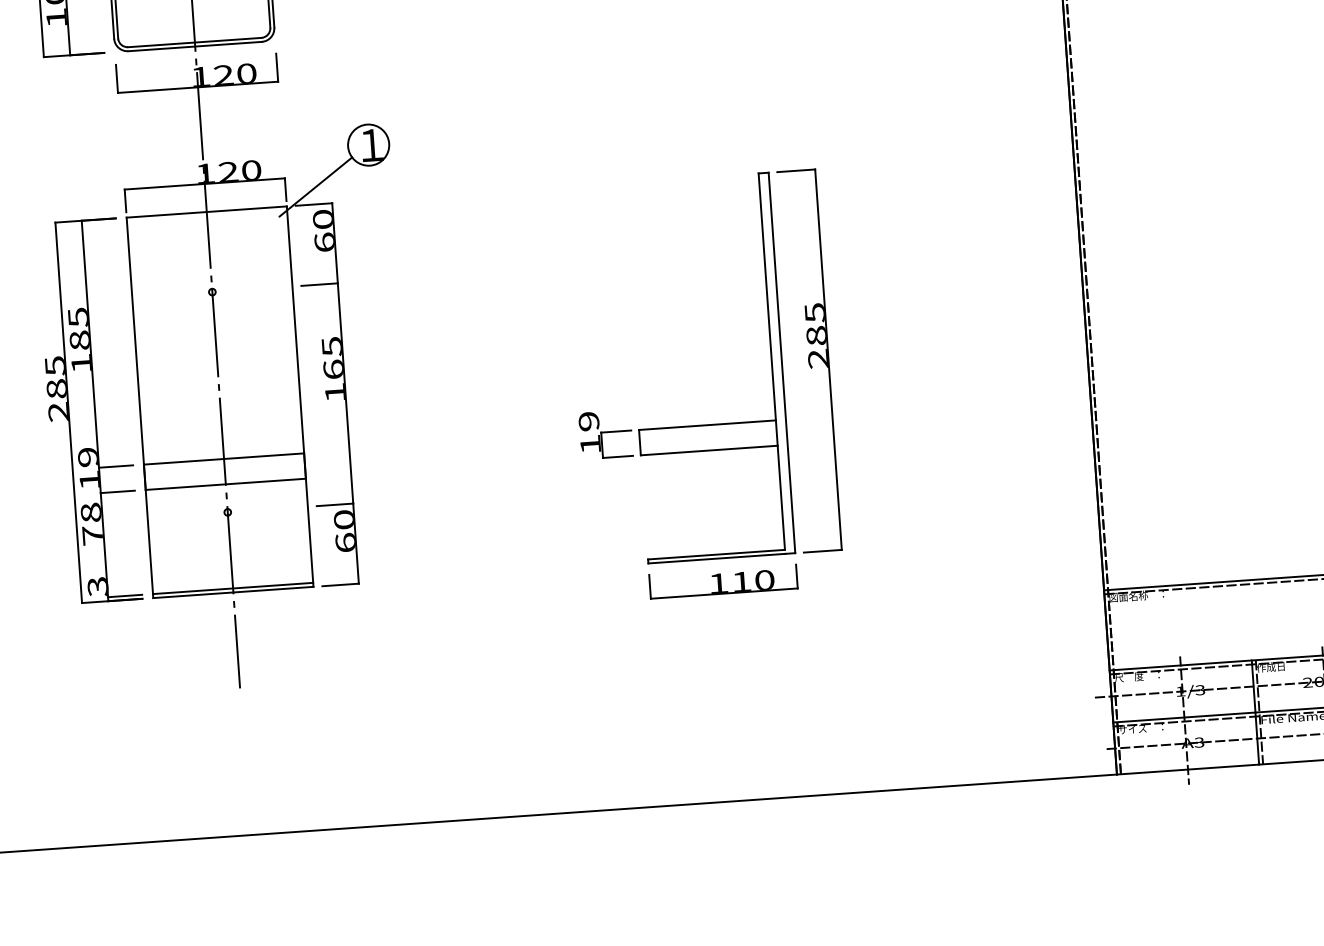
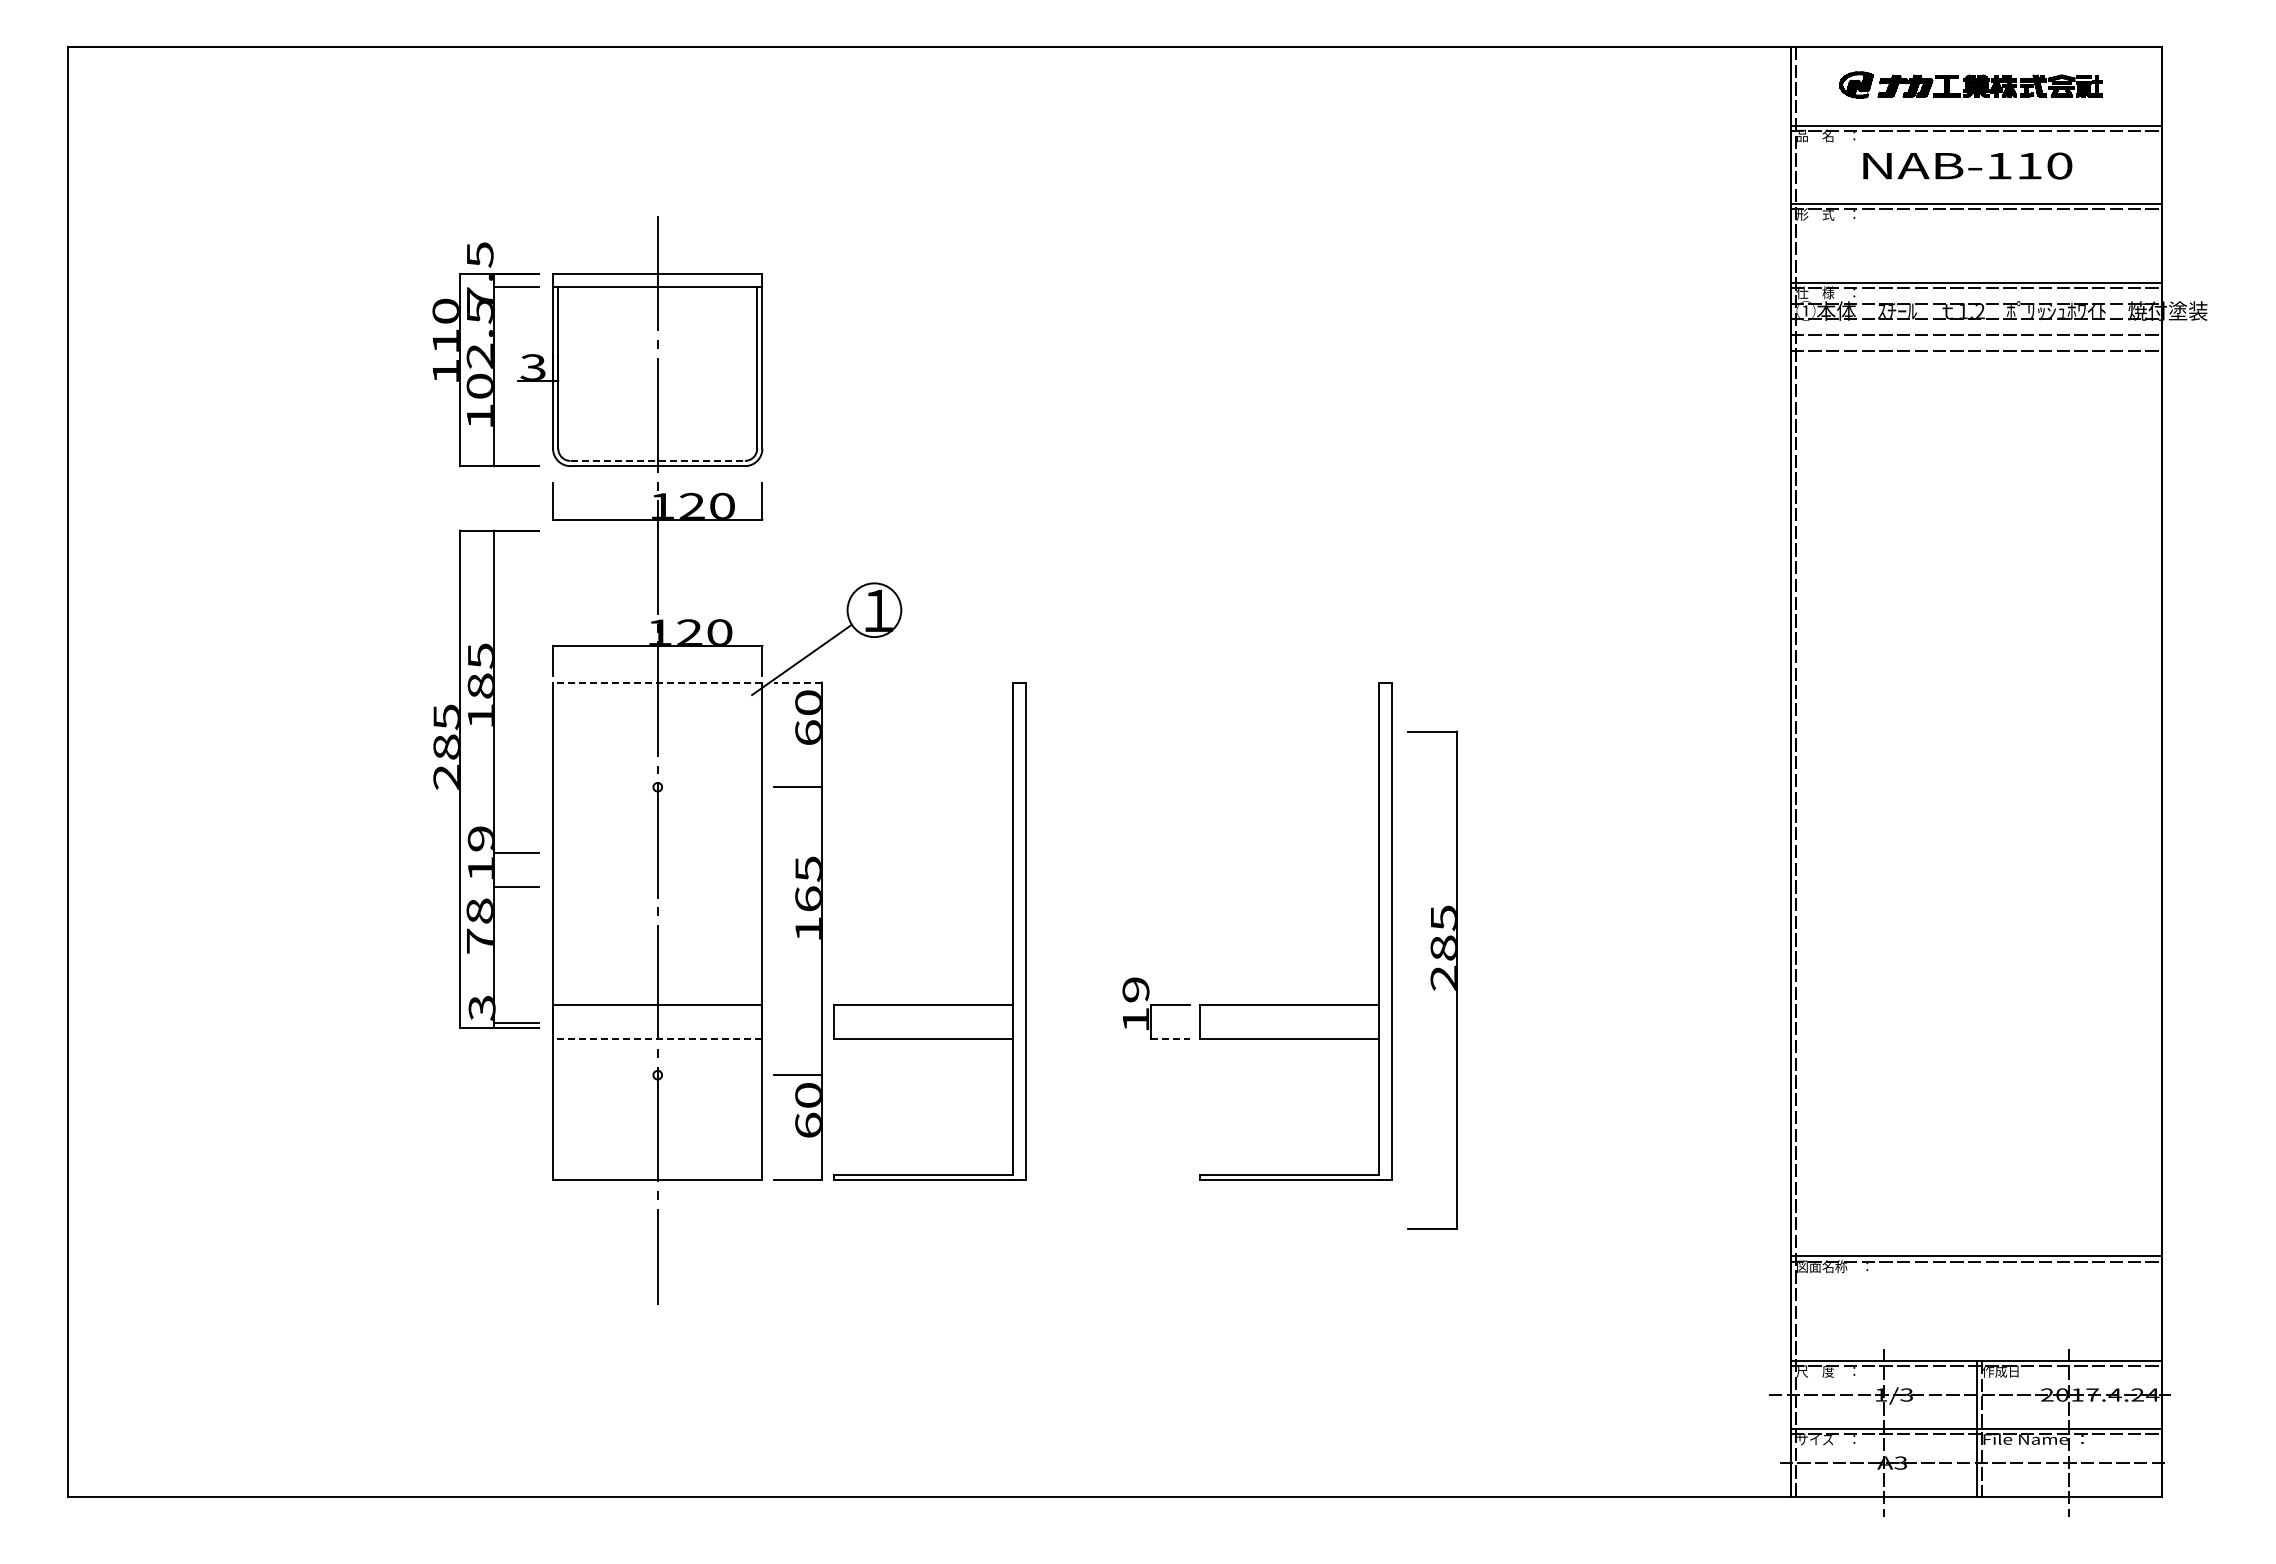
line: (195, 42) -> (658, 460), solid -> dashed
line: (313, 204) -> (797, 682), solid -> dashed
line: (206, 212) -> (657, 682), solid -> dashed
part: (809, 360) -> (1432, 979), moved
part: (89, 410) -> (486, 778), moved
part: (431, 443) -> (929, 1004), added
line: (618, 456) -> (1170, 1038), solid -> dashed
line: (225, 484) -> (657, 1038), solid -> dashed
part: (723, 581) -> (1296, 1210), removed
line: (232, 588) -> (657, 1174), removed

